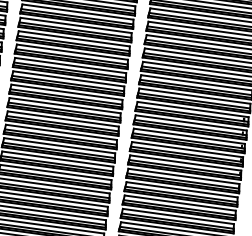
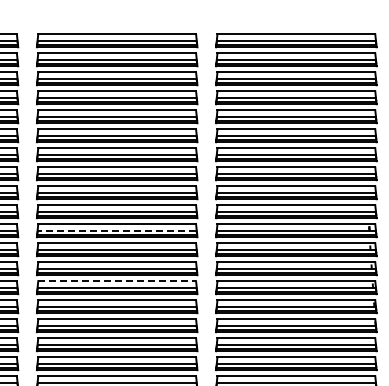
line: (65, 96) -> (116, 230), solid -> dashed
line: (61, 132) -> (117, 281), solid -> dashed

